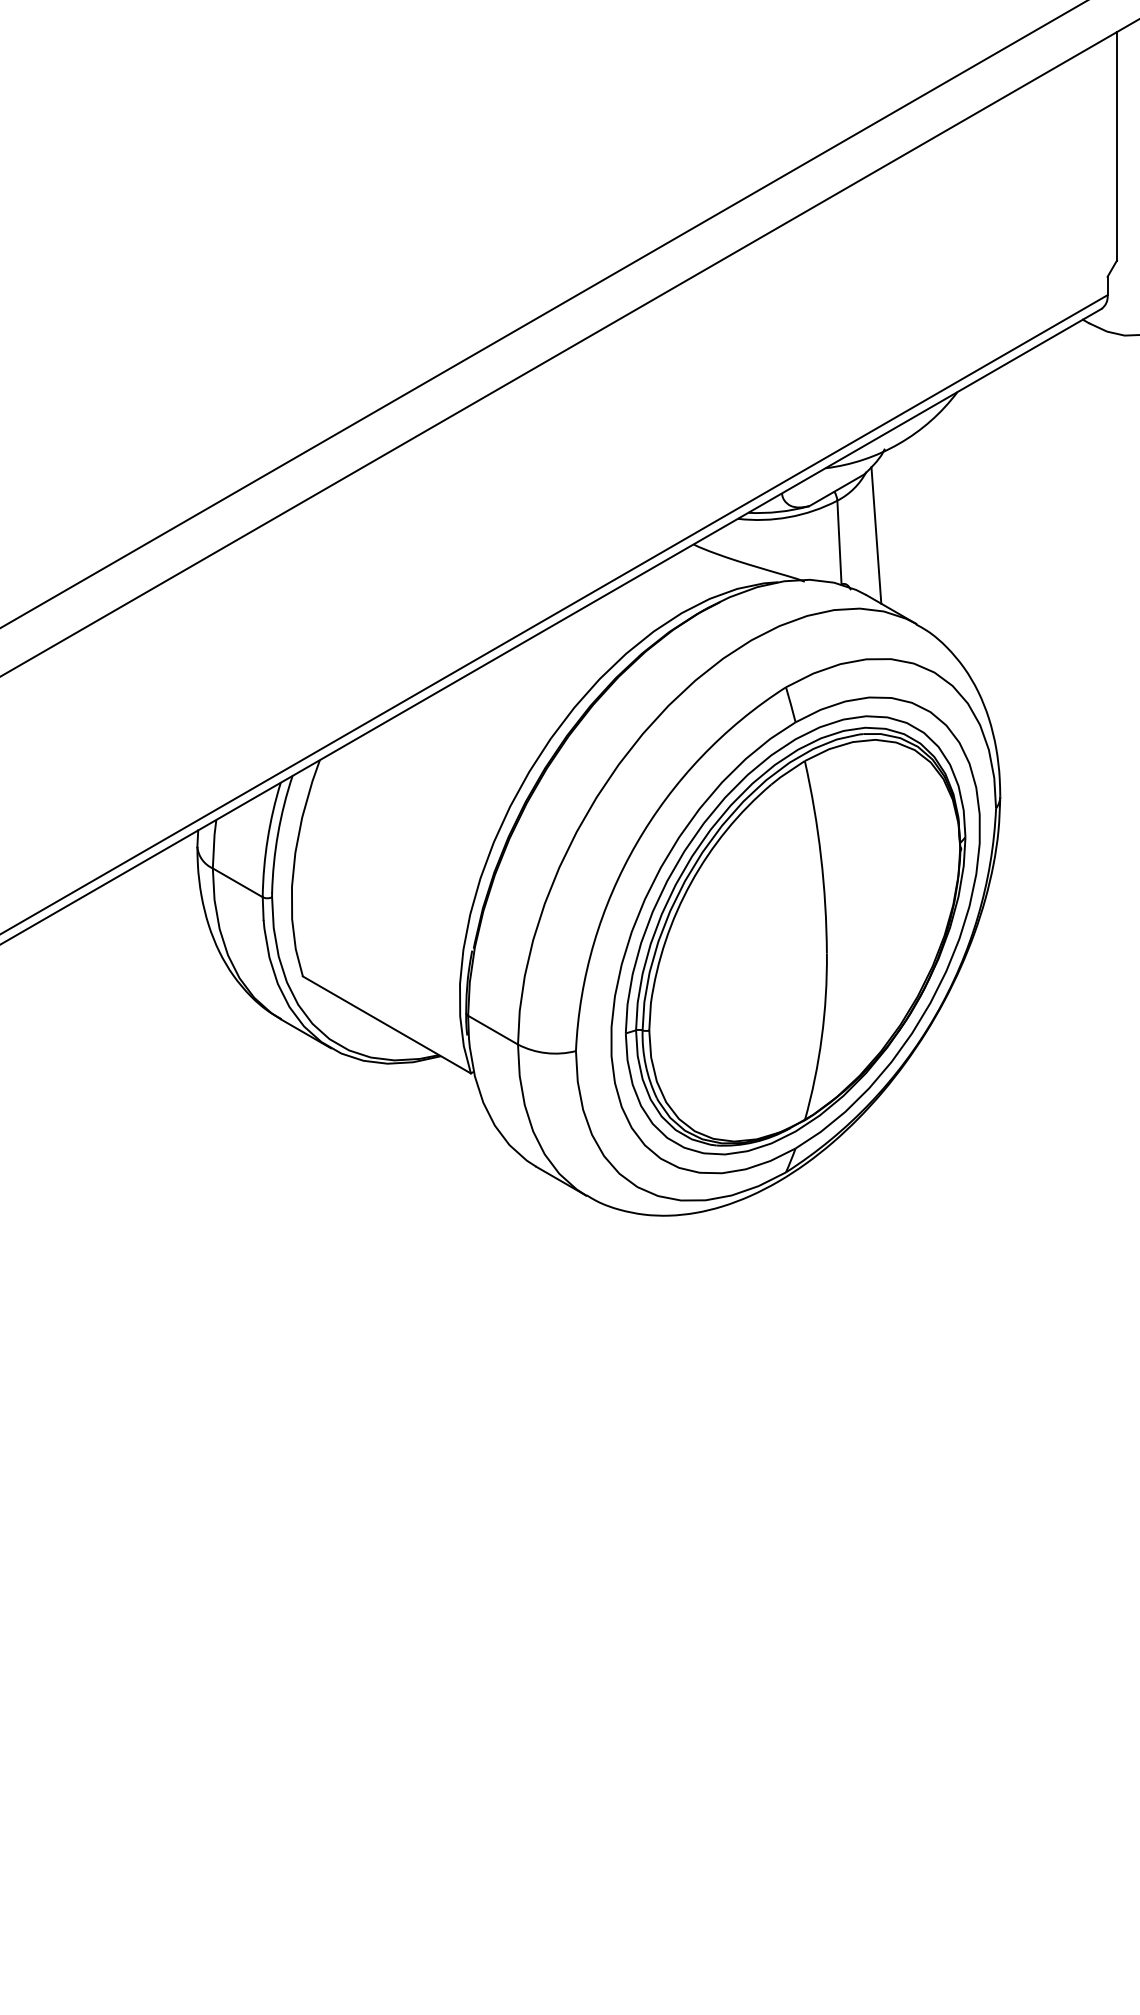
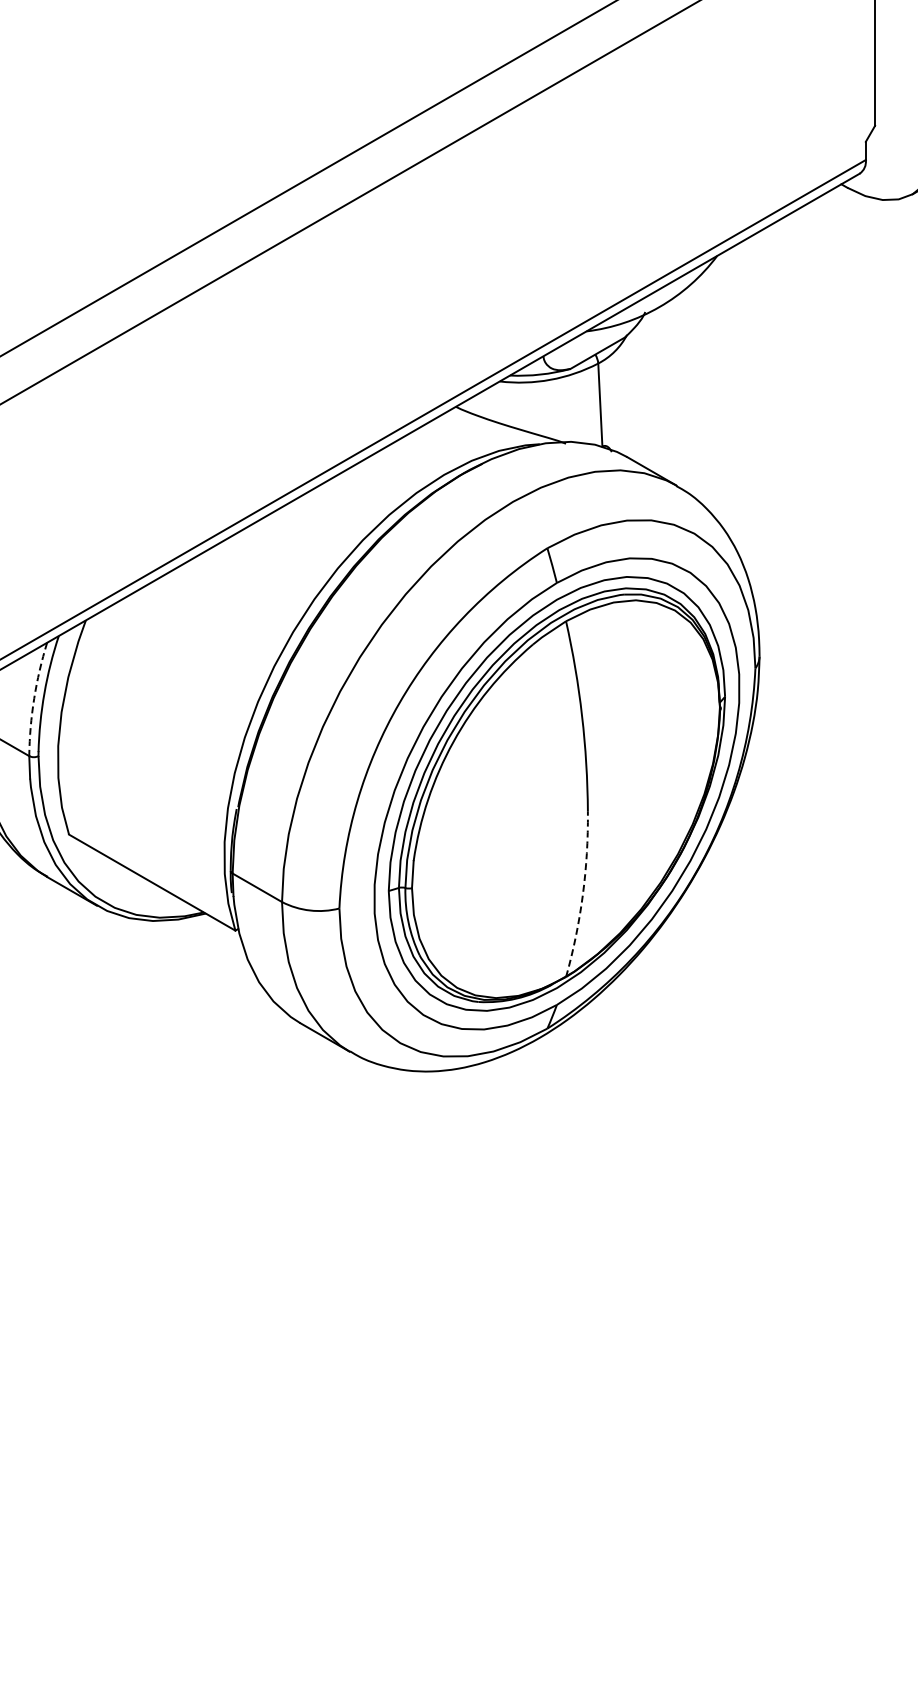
line: (876, 535) -> (637, 397), removed
arc: (267, 839) -> (33, 698), solid -> dashed
arc: (821, 1037) -> (582, 895), solid -> dashed

